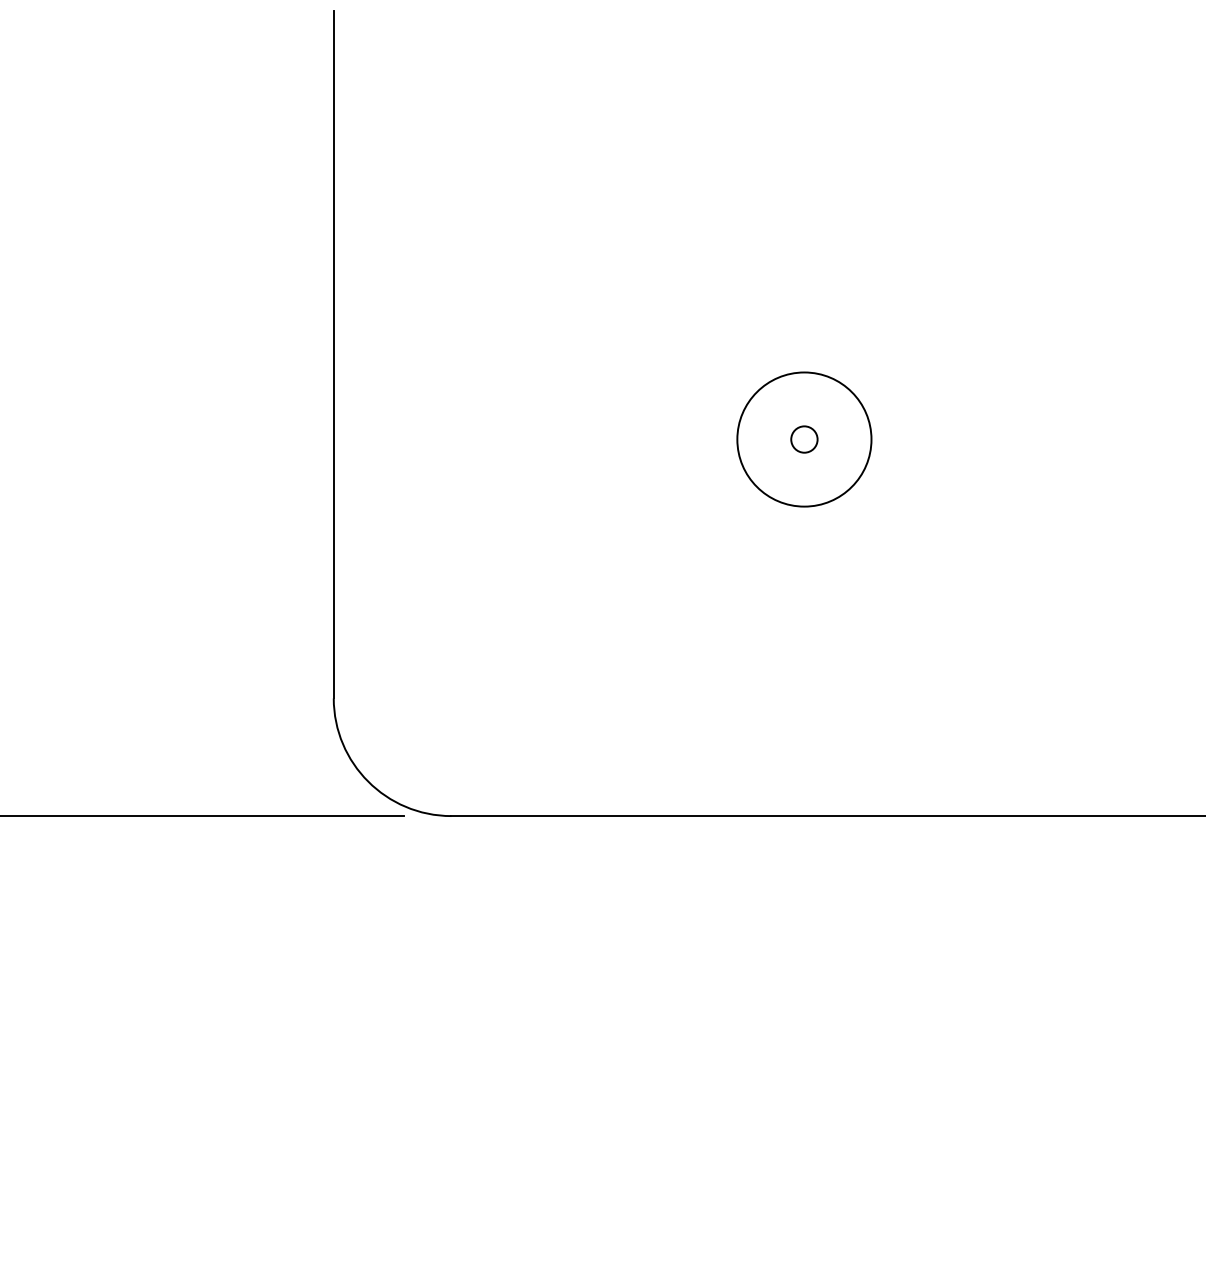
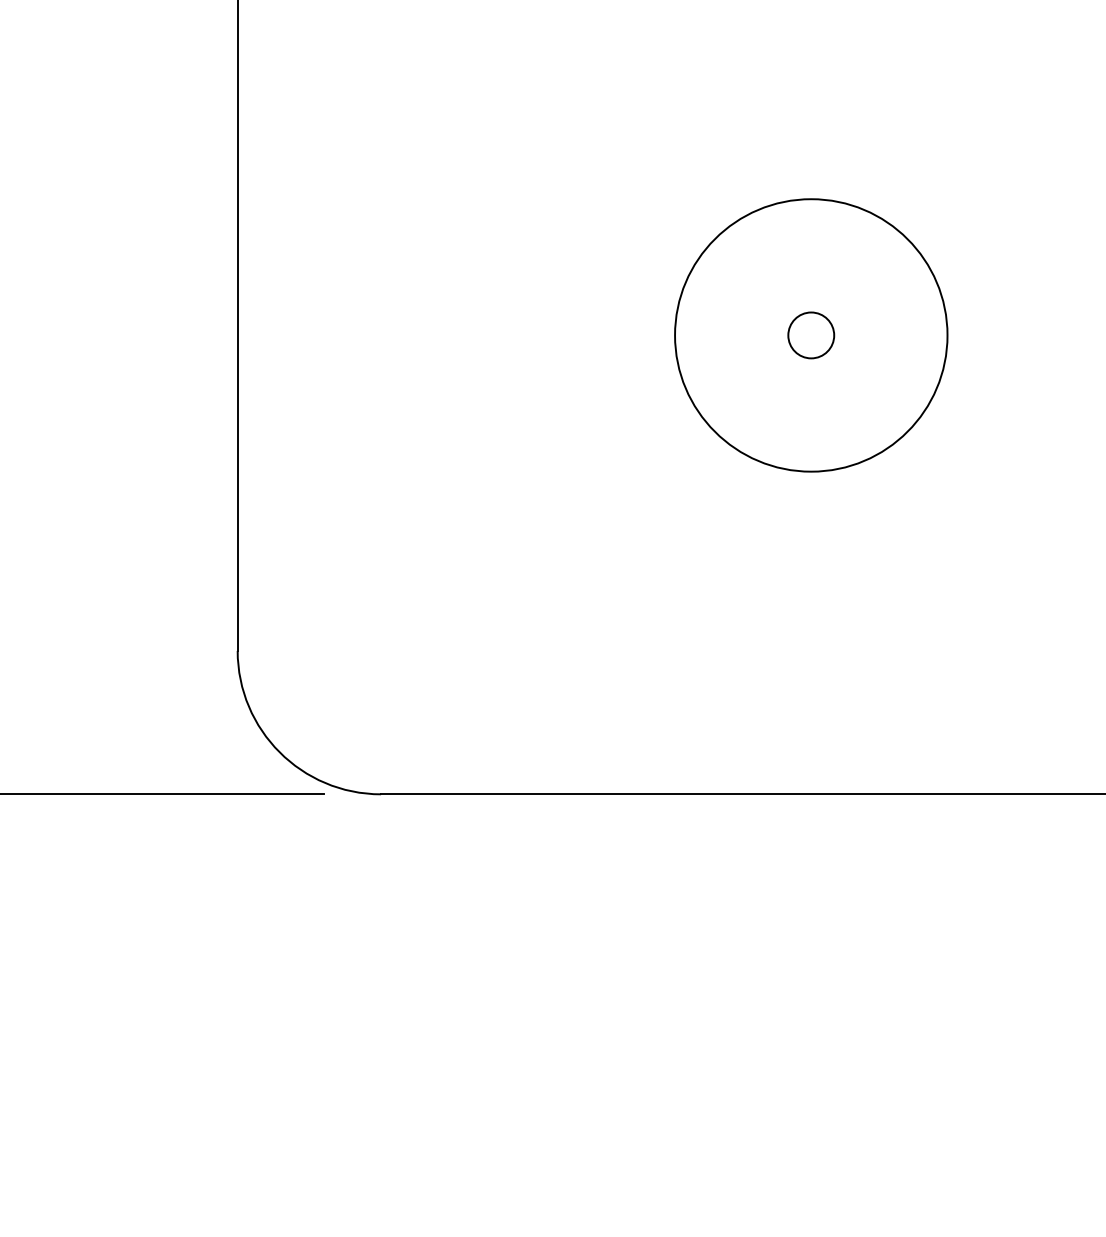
circle: (804, 439) -> (811, 335), size x1.43
circle: (804, 439) -> (811, 335), size x1.67

